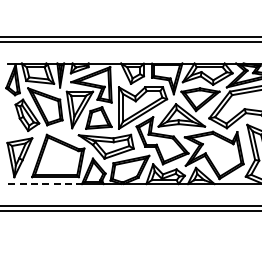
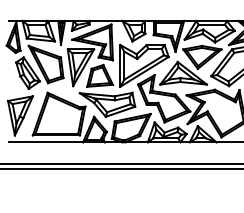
line: (45, 184) -> (46, 142), dashed -> solid

